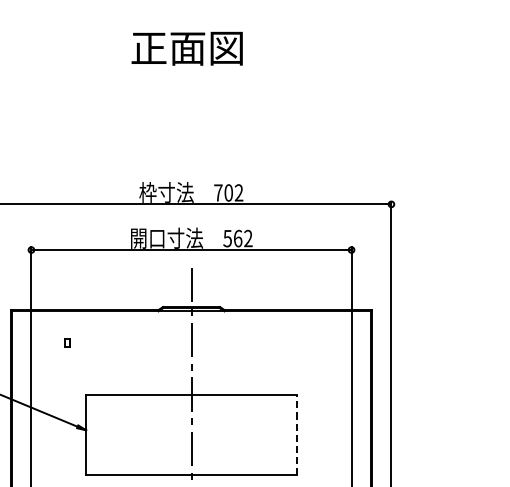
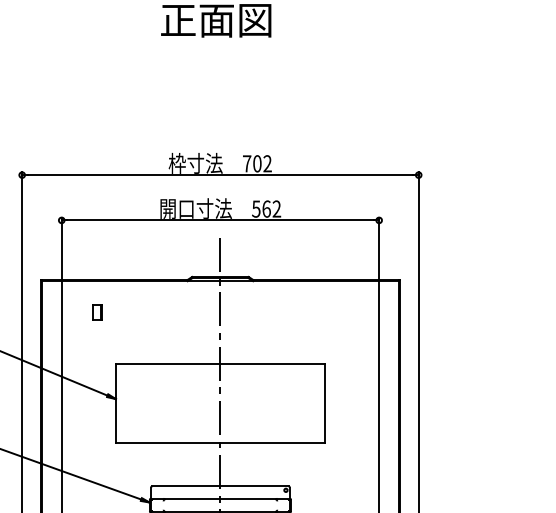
part: (67, 342) -> (97, 312), size x1.67
line: (296, 434) -> (324, 403), dashed -> solid

